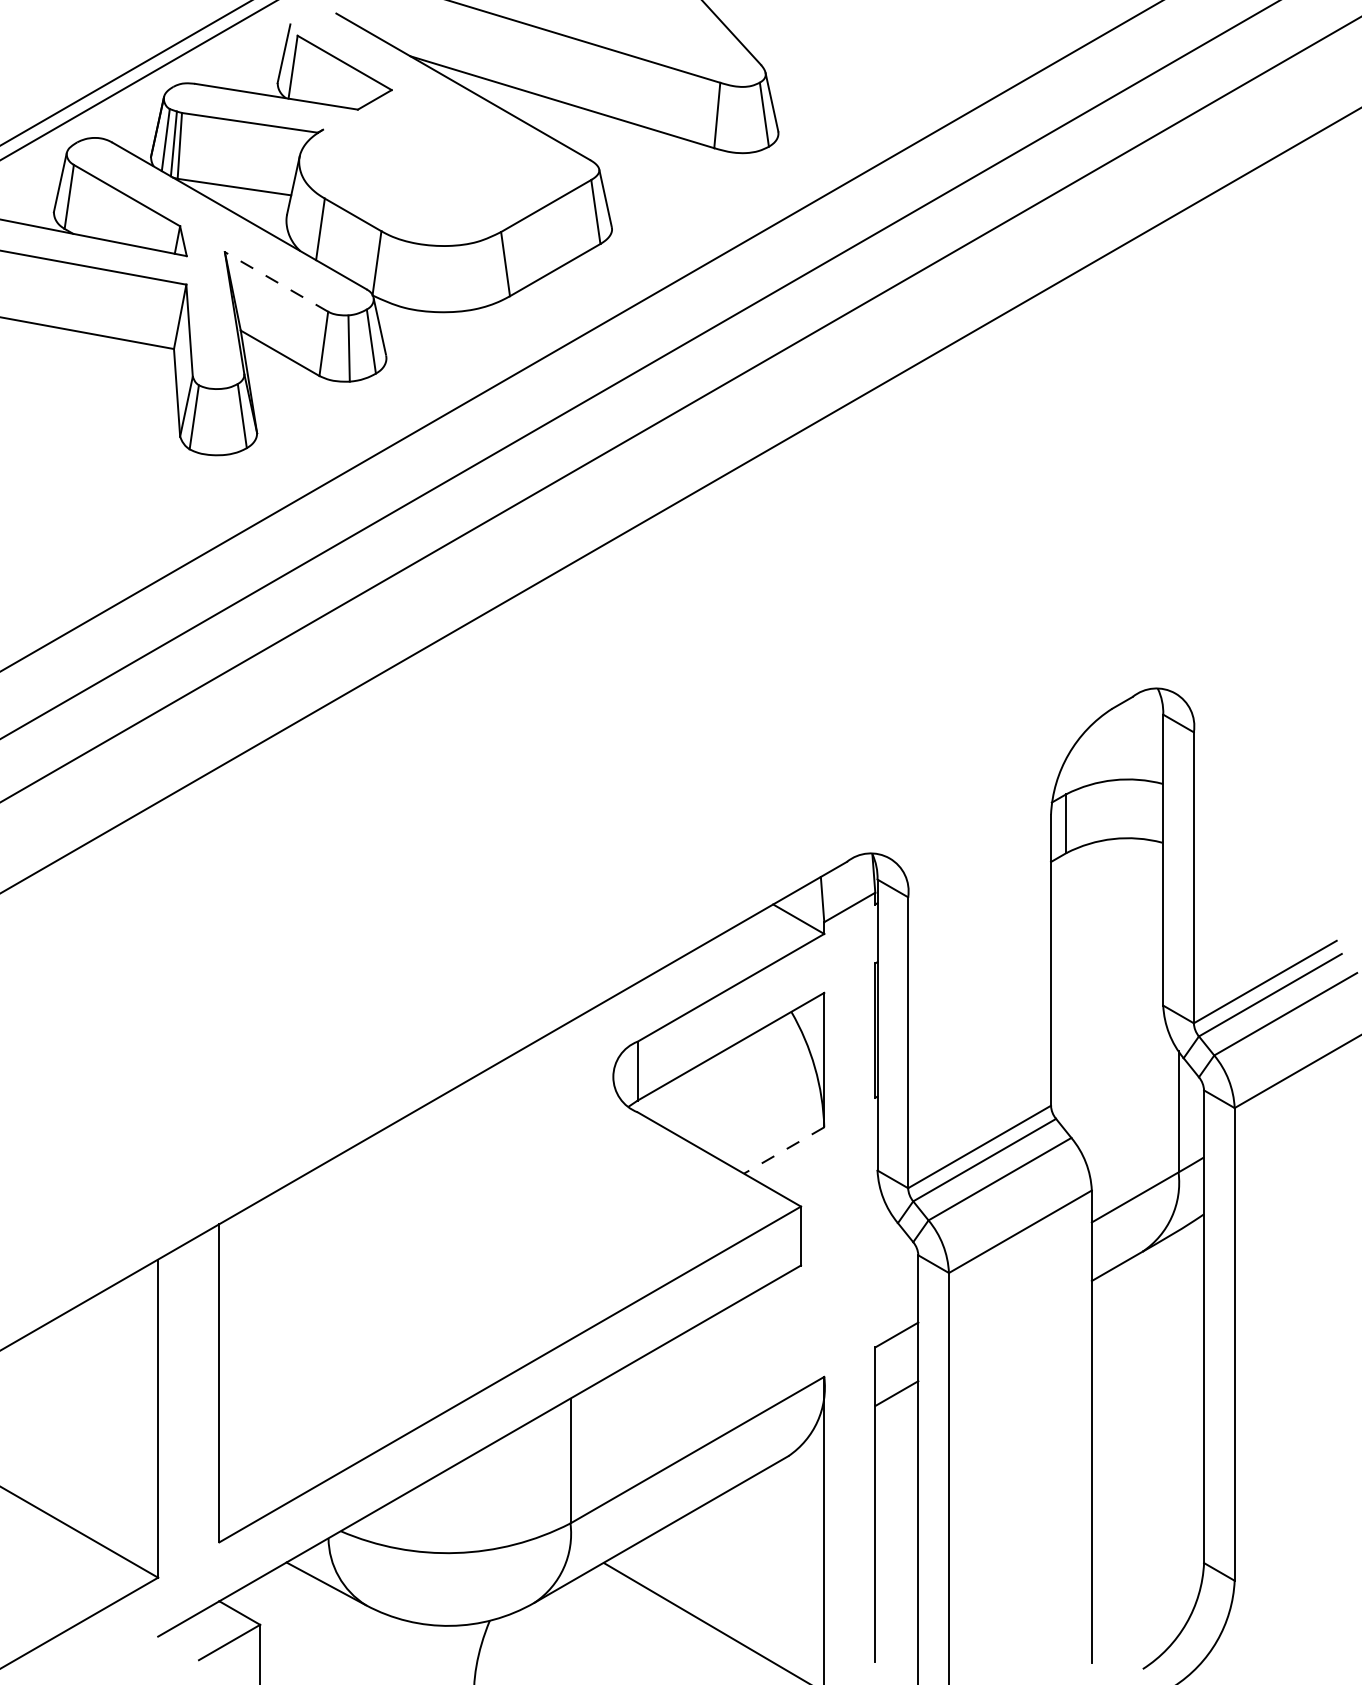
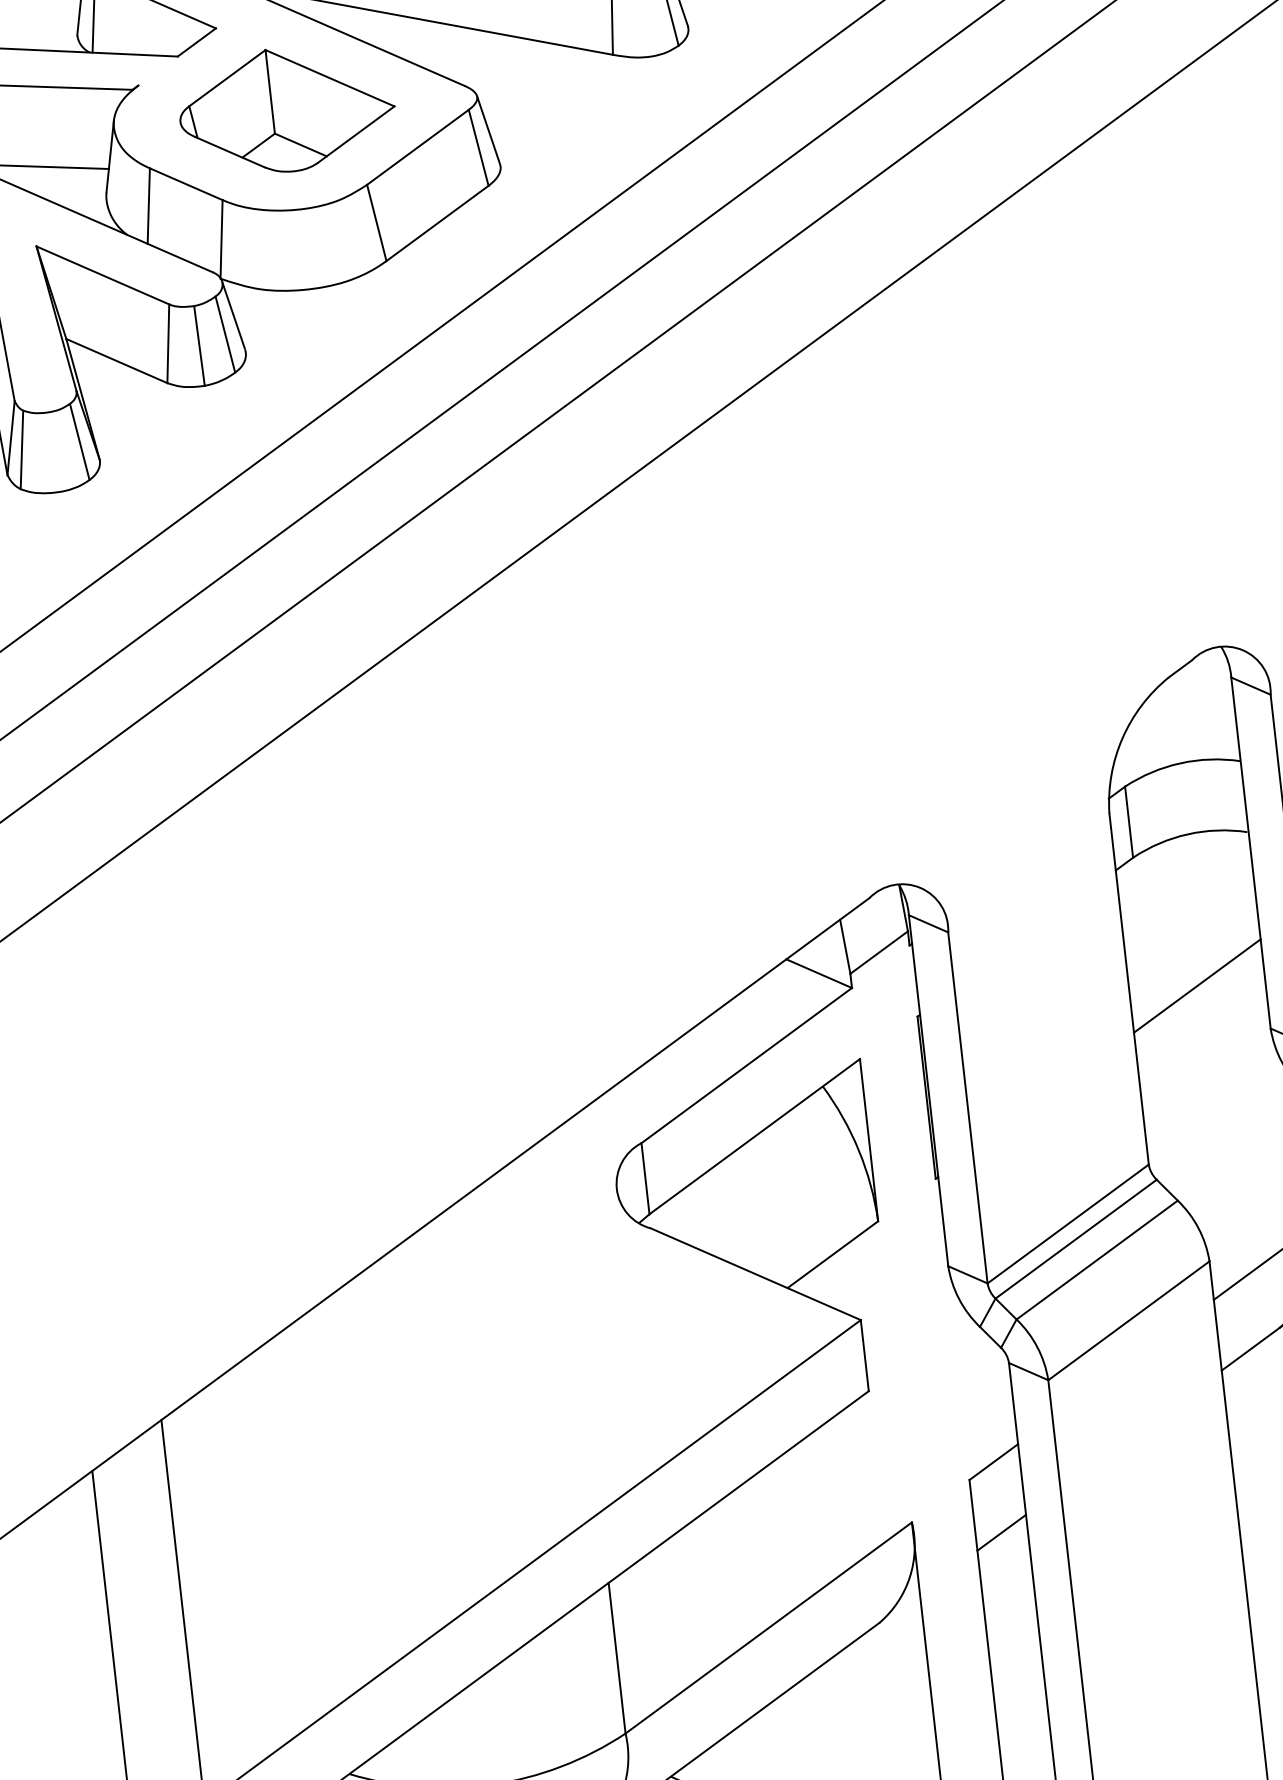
part: (442, 163) -> (287, 110), added
line: (276, 281) -> (102, 274), dashed -> solid
line: (1107, 963) -> (1197, 985), added
line: (783, 1150) -> (832, 1254), dashed -> solid

